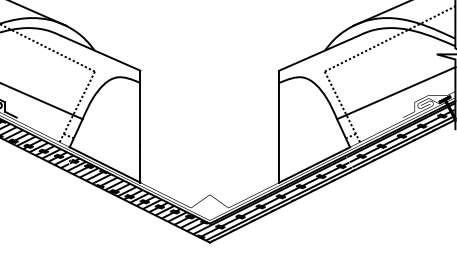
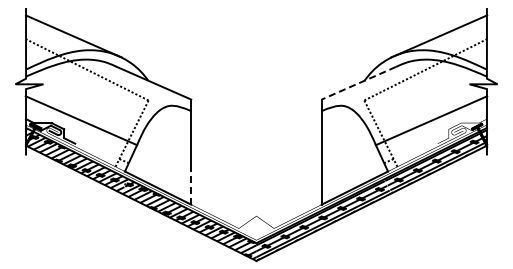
line: (318, 53) -> (358, 83), solid -> dashed
line: (140, 163) -> (191, 186), solid -> dashed

